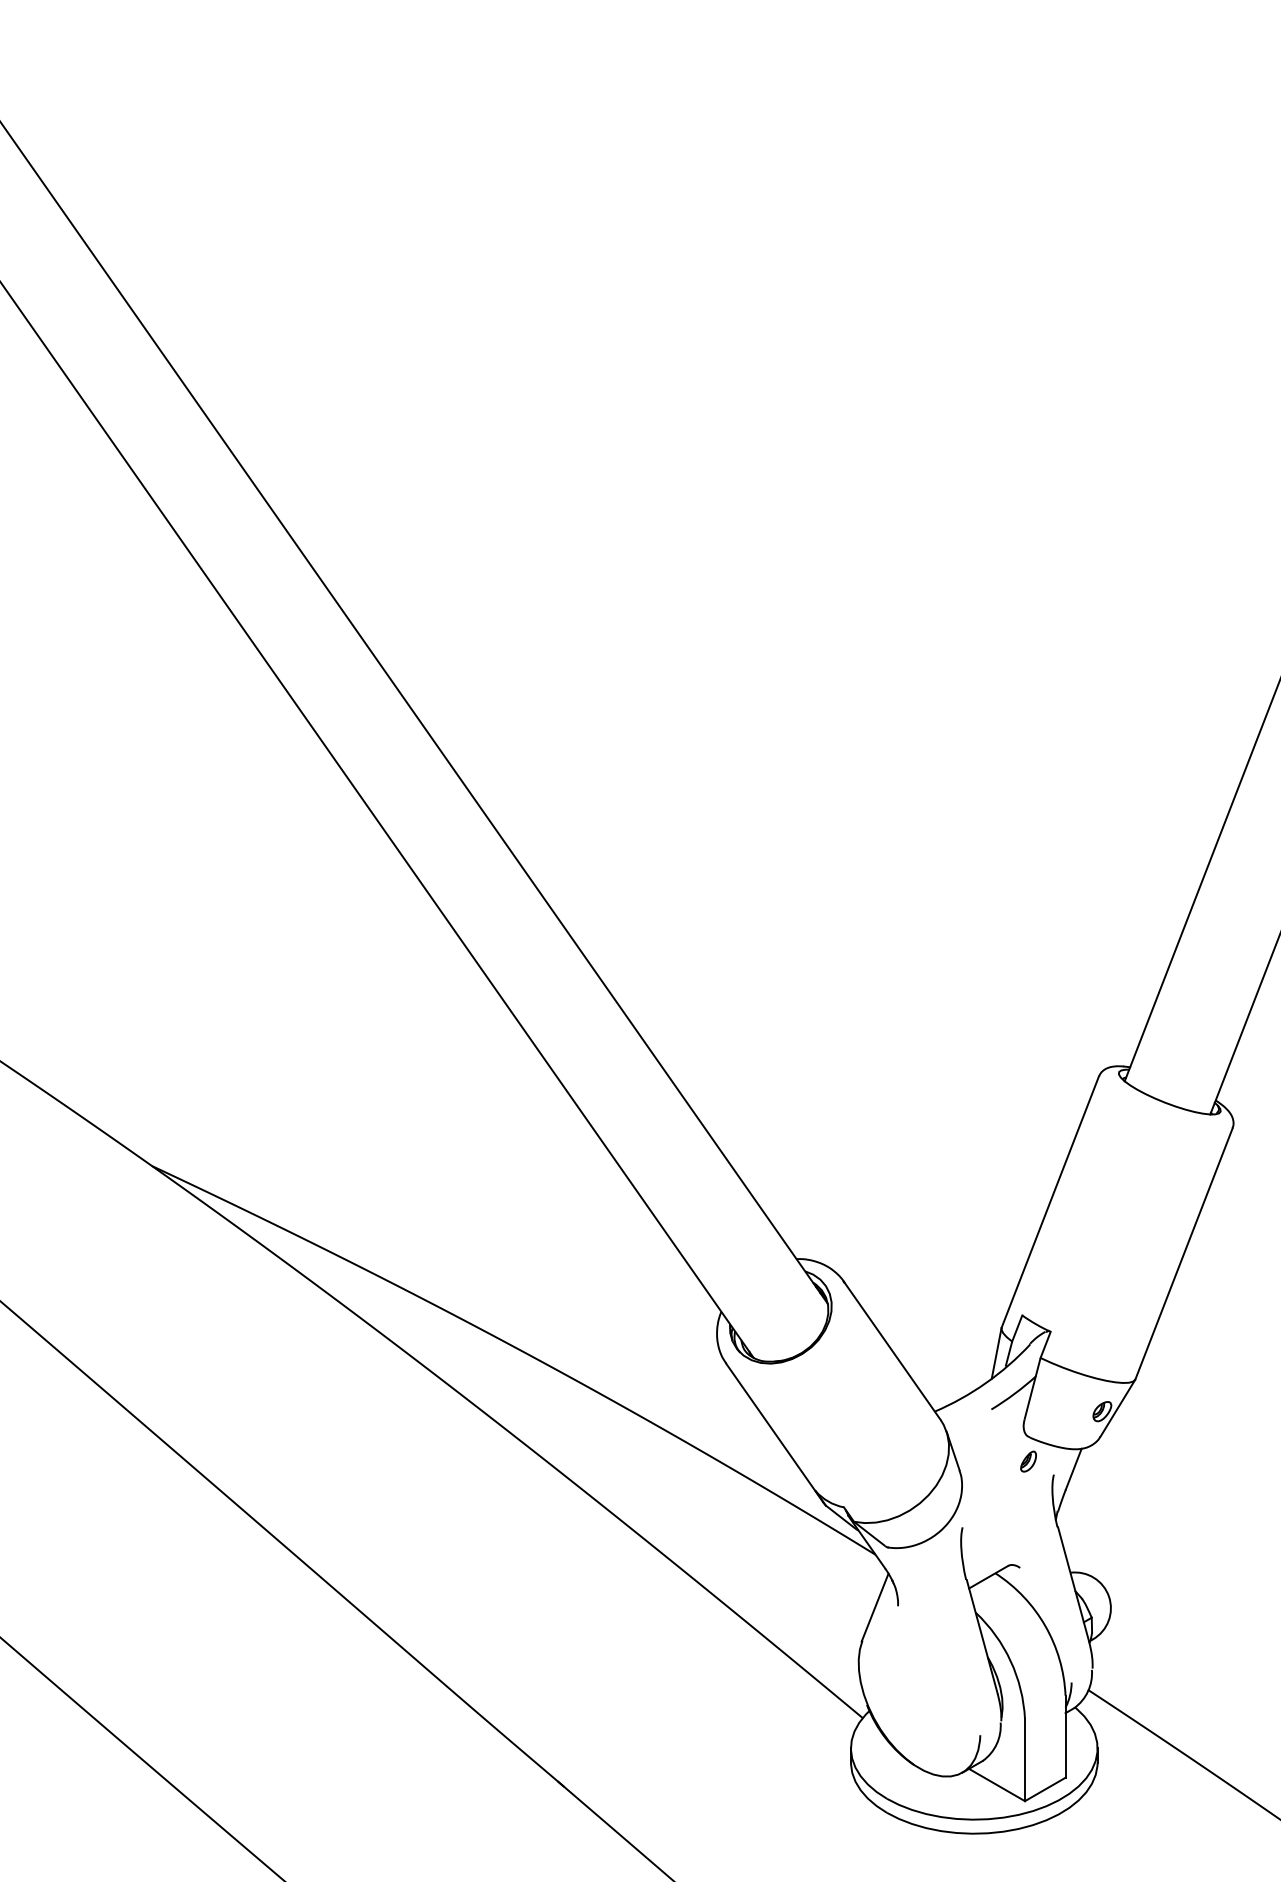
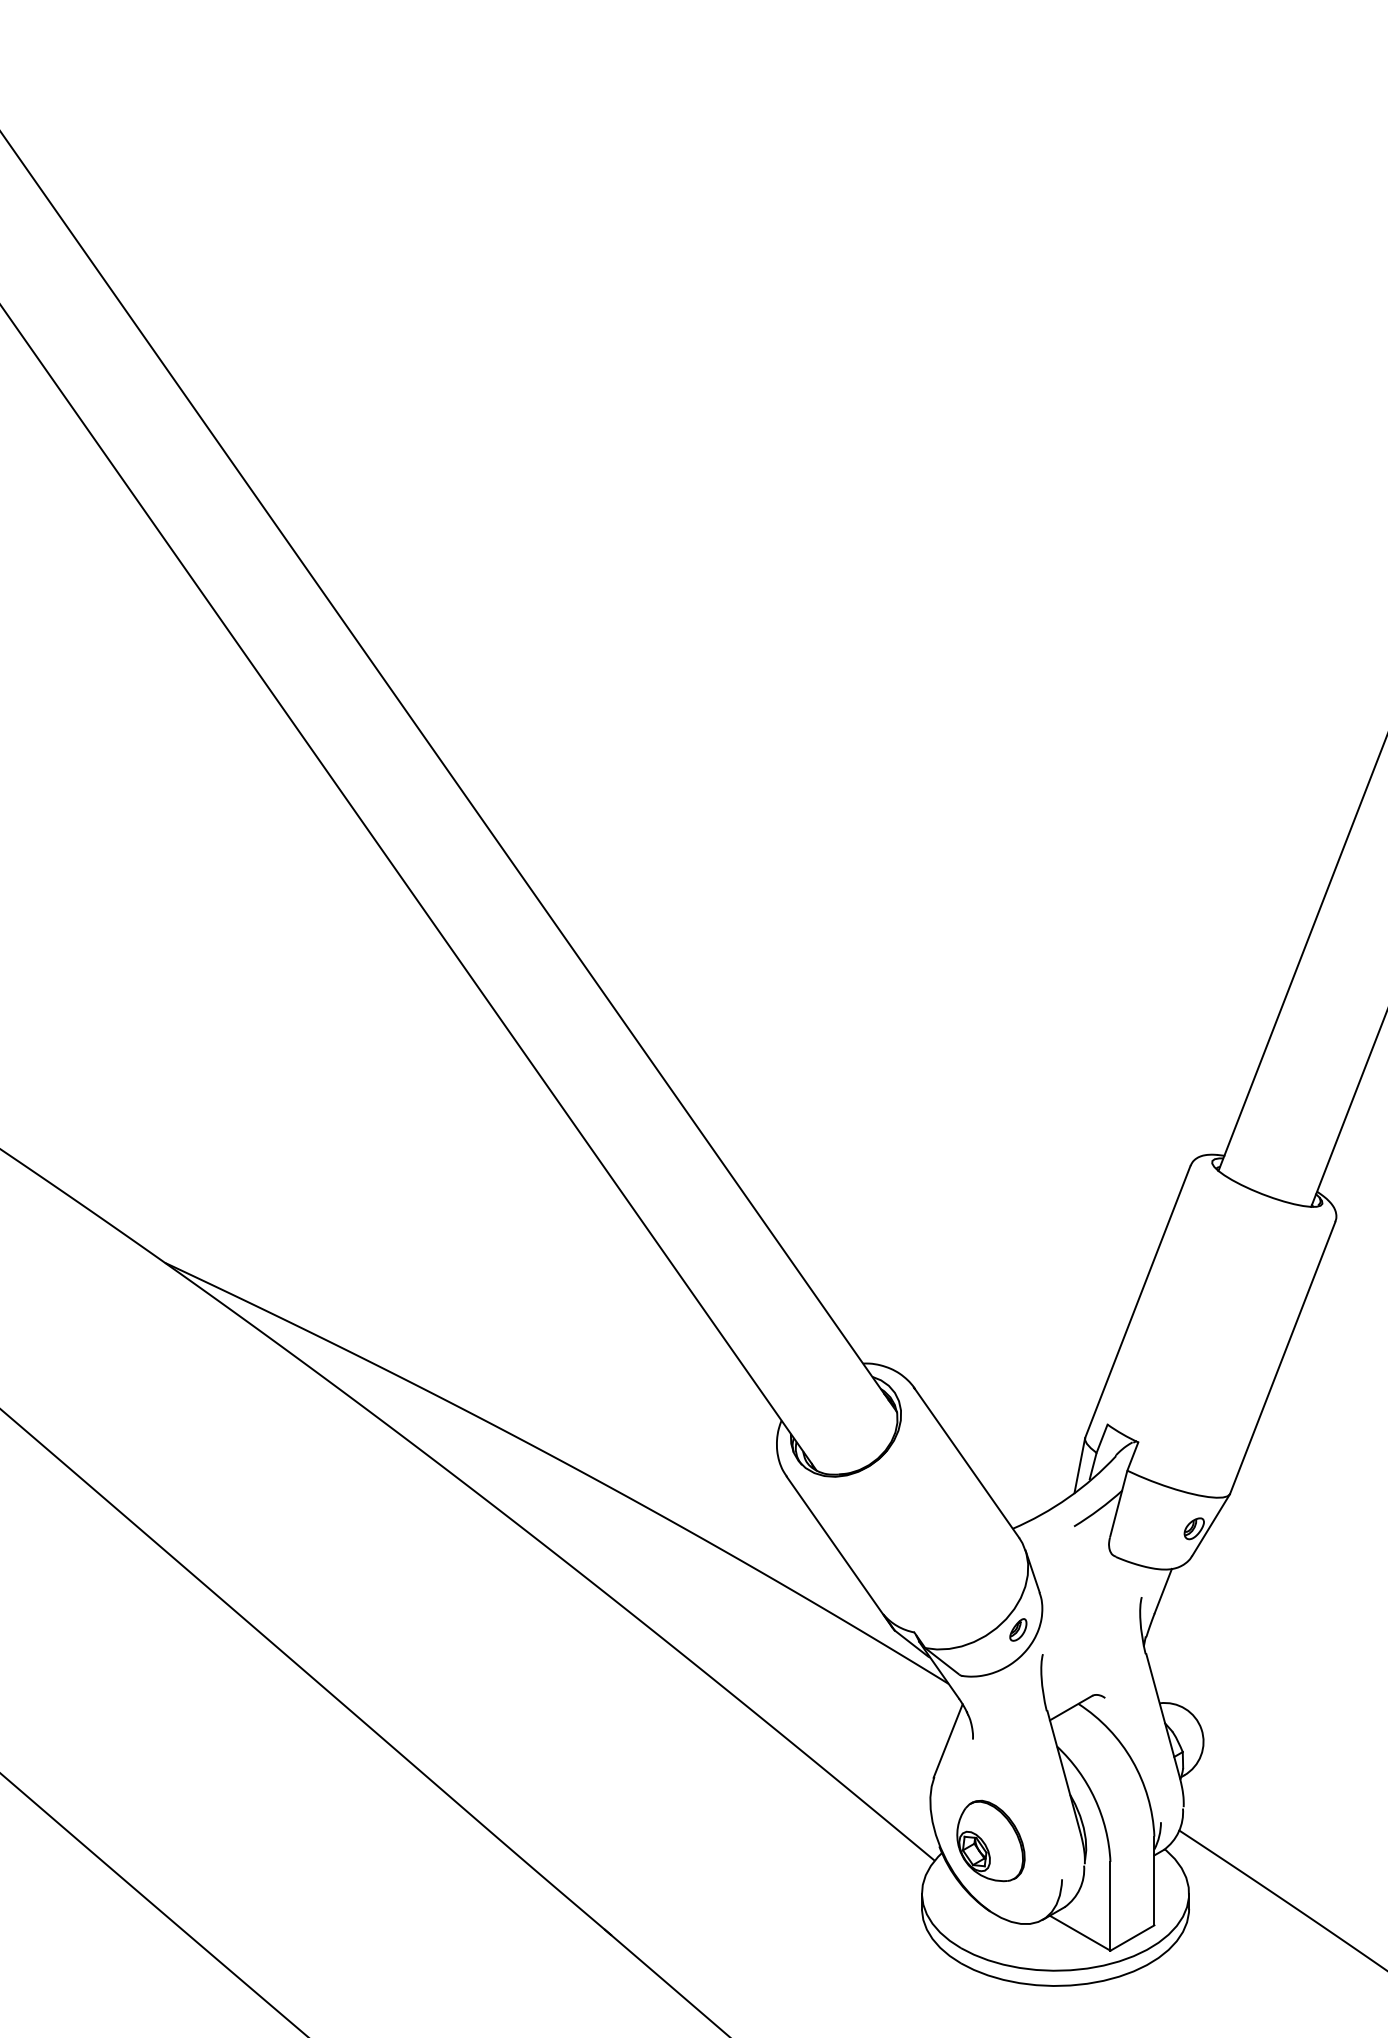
part: (1028, 1461) -> (1018, 1629), moved
part: (914, 1699) -> (990, 1840), added

